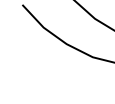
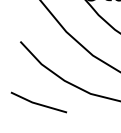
line: (40, 66) -> (38, 103), added

